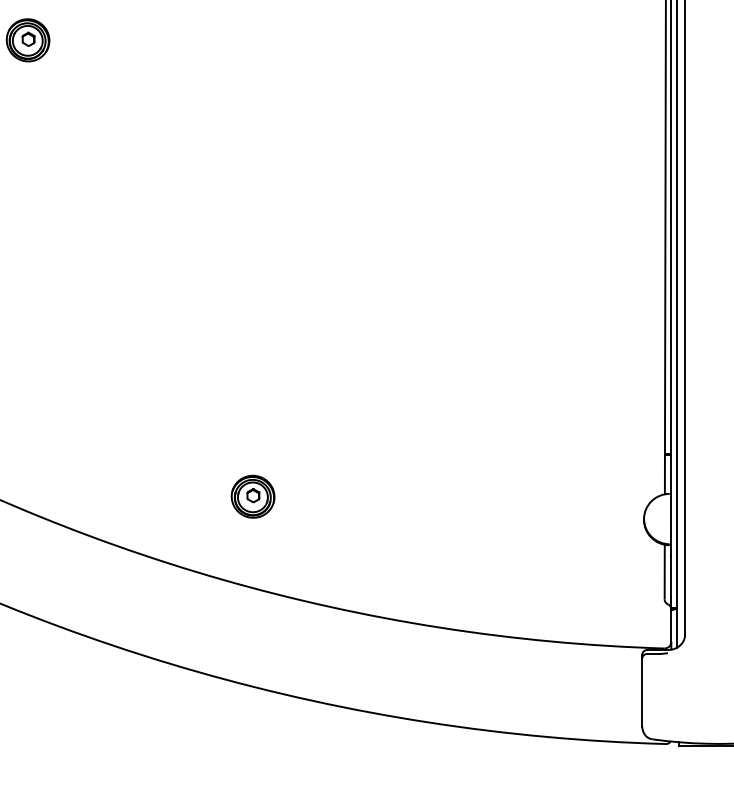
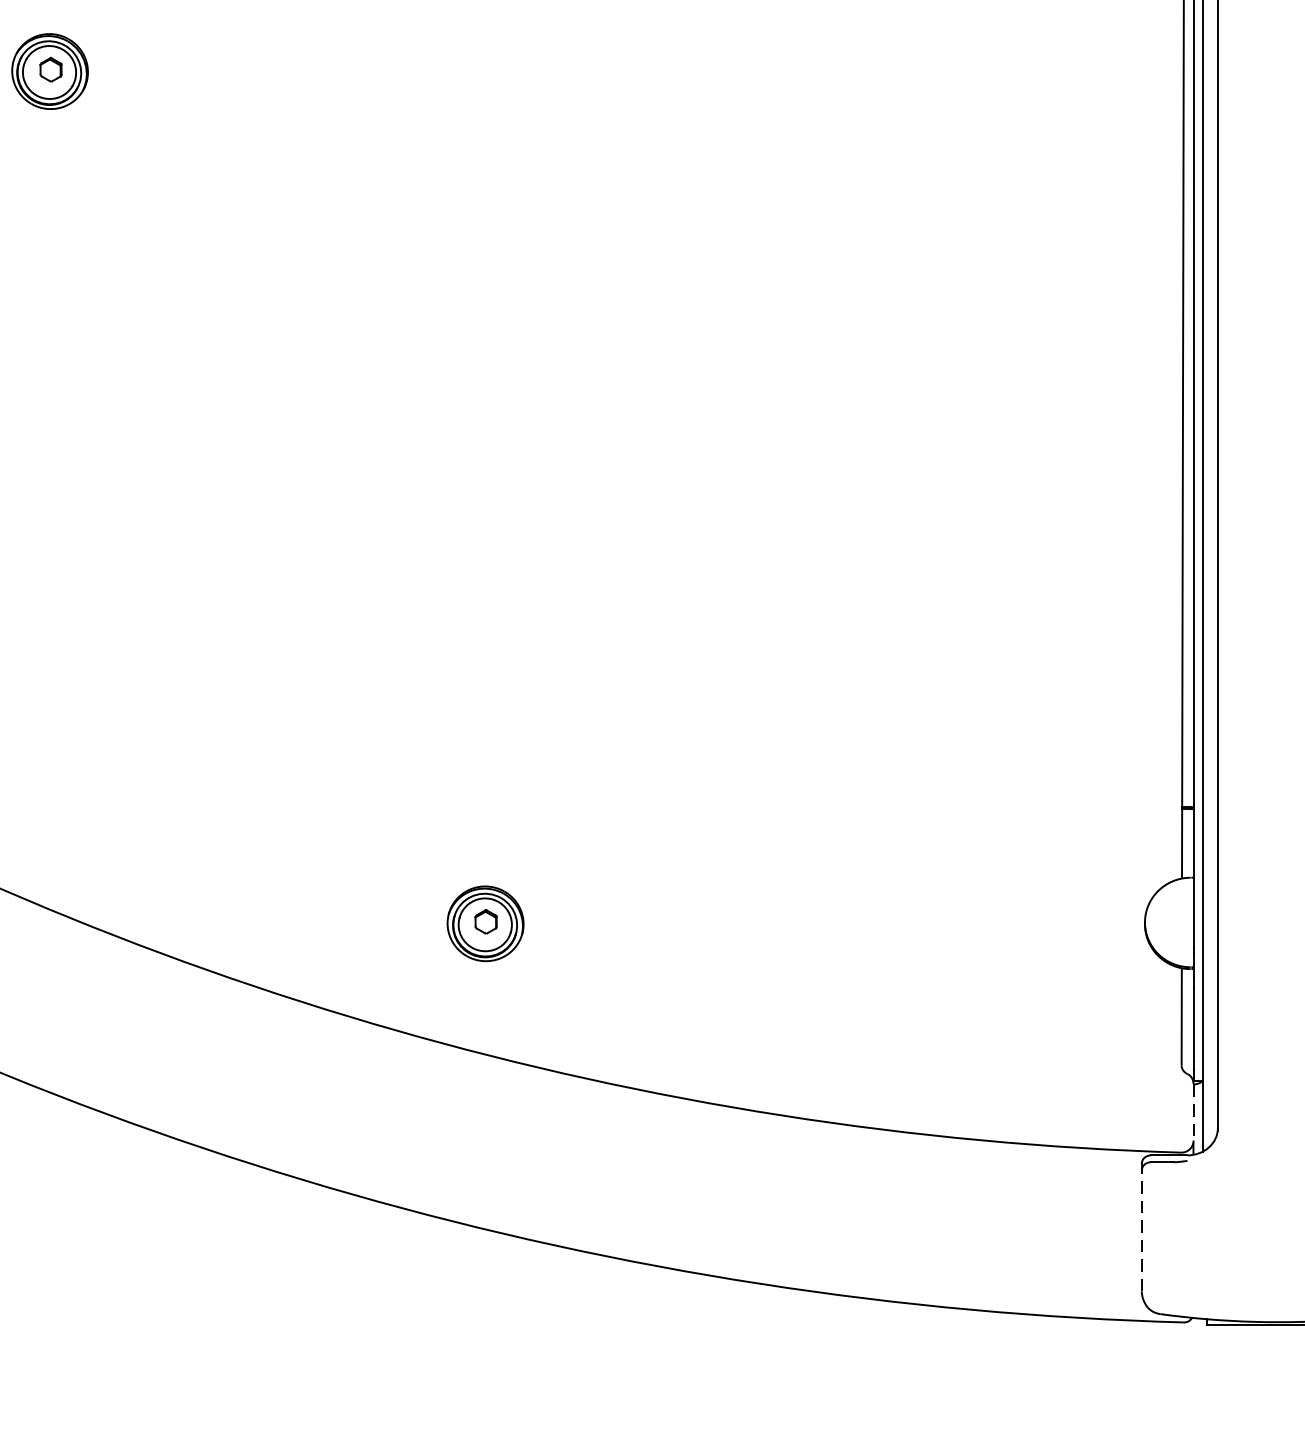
part: (252, 496) -> (484, 923), moved
line: (671, 625) -> (1193, 1111), solid -> dashed
line: (642, 692) -> (1142, 1230), solid -> dashed

